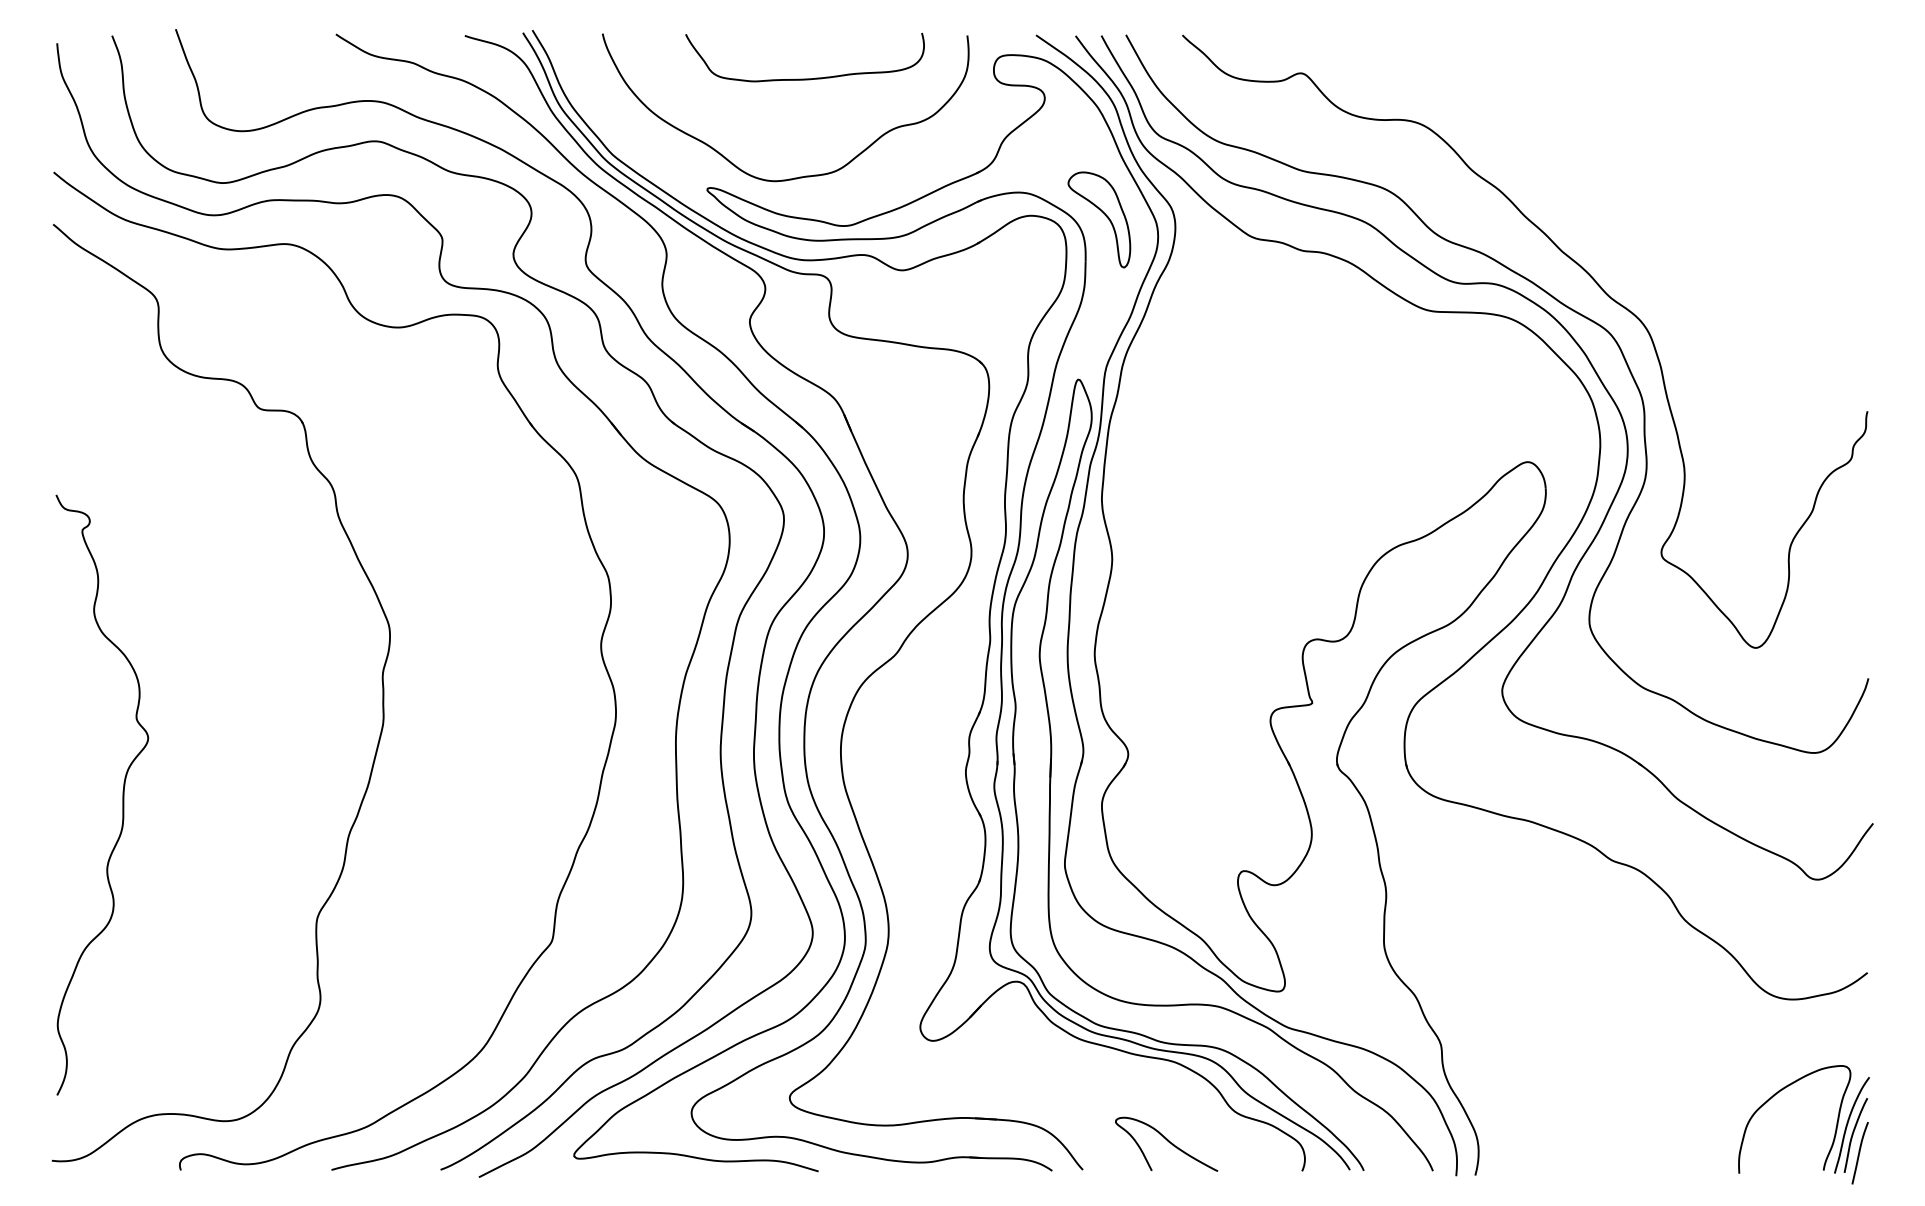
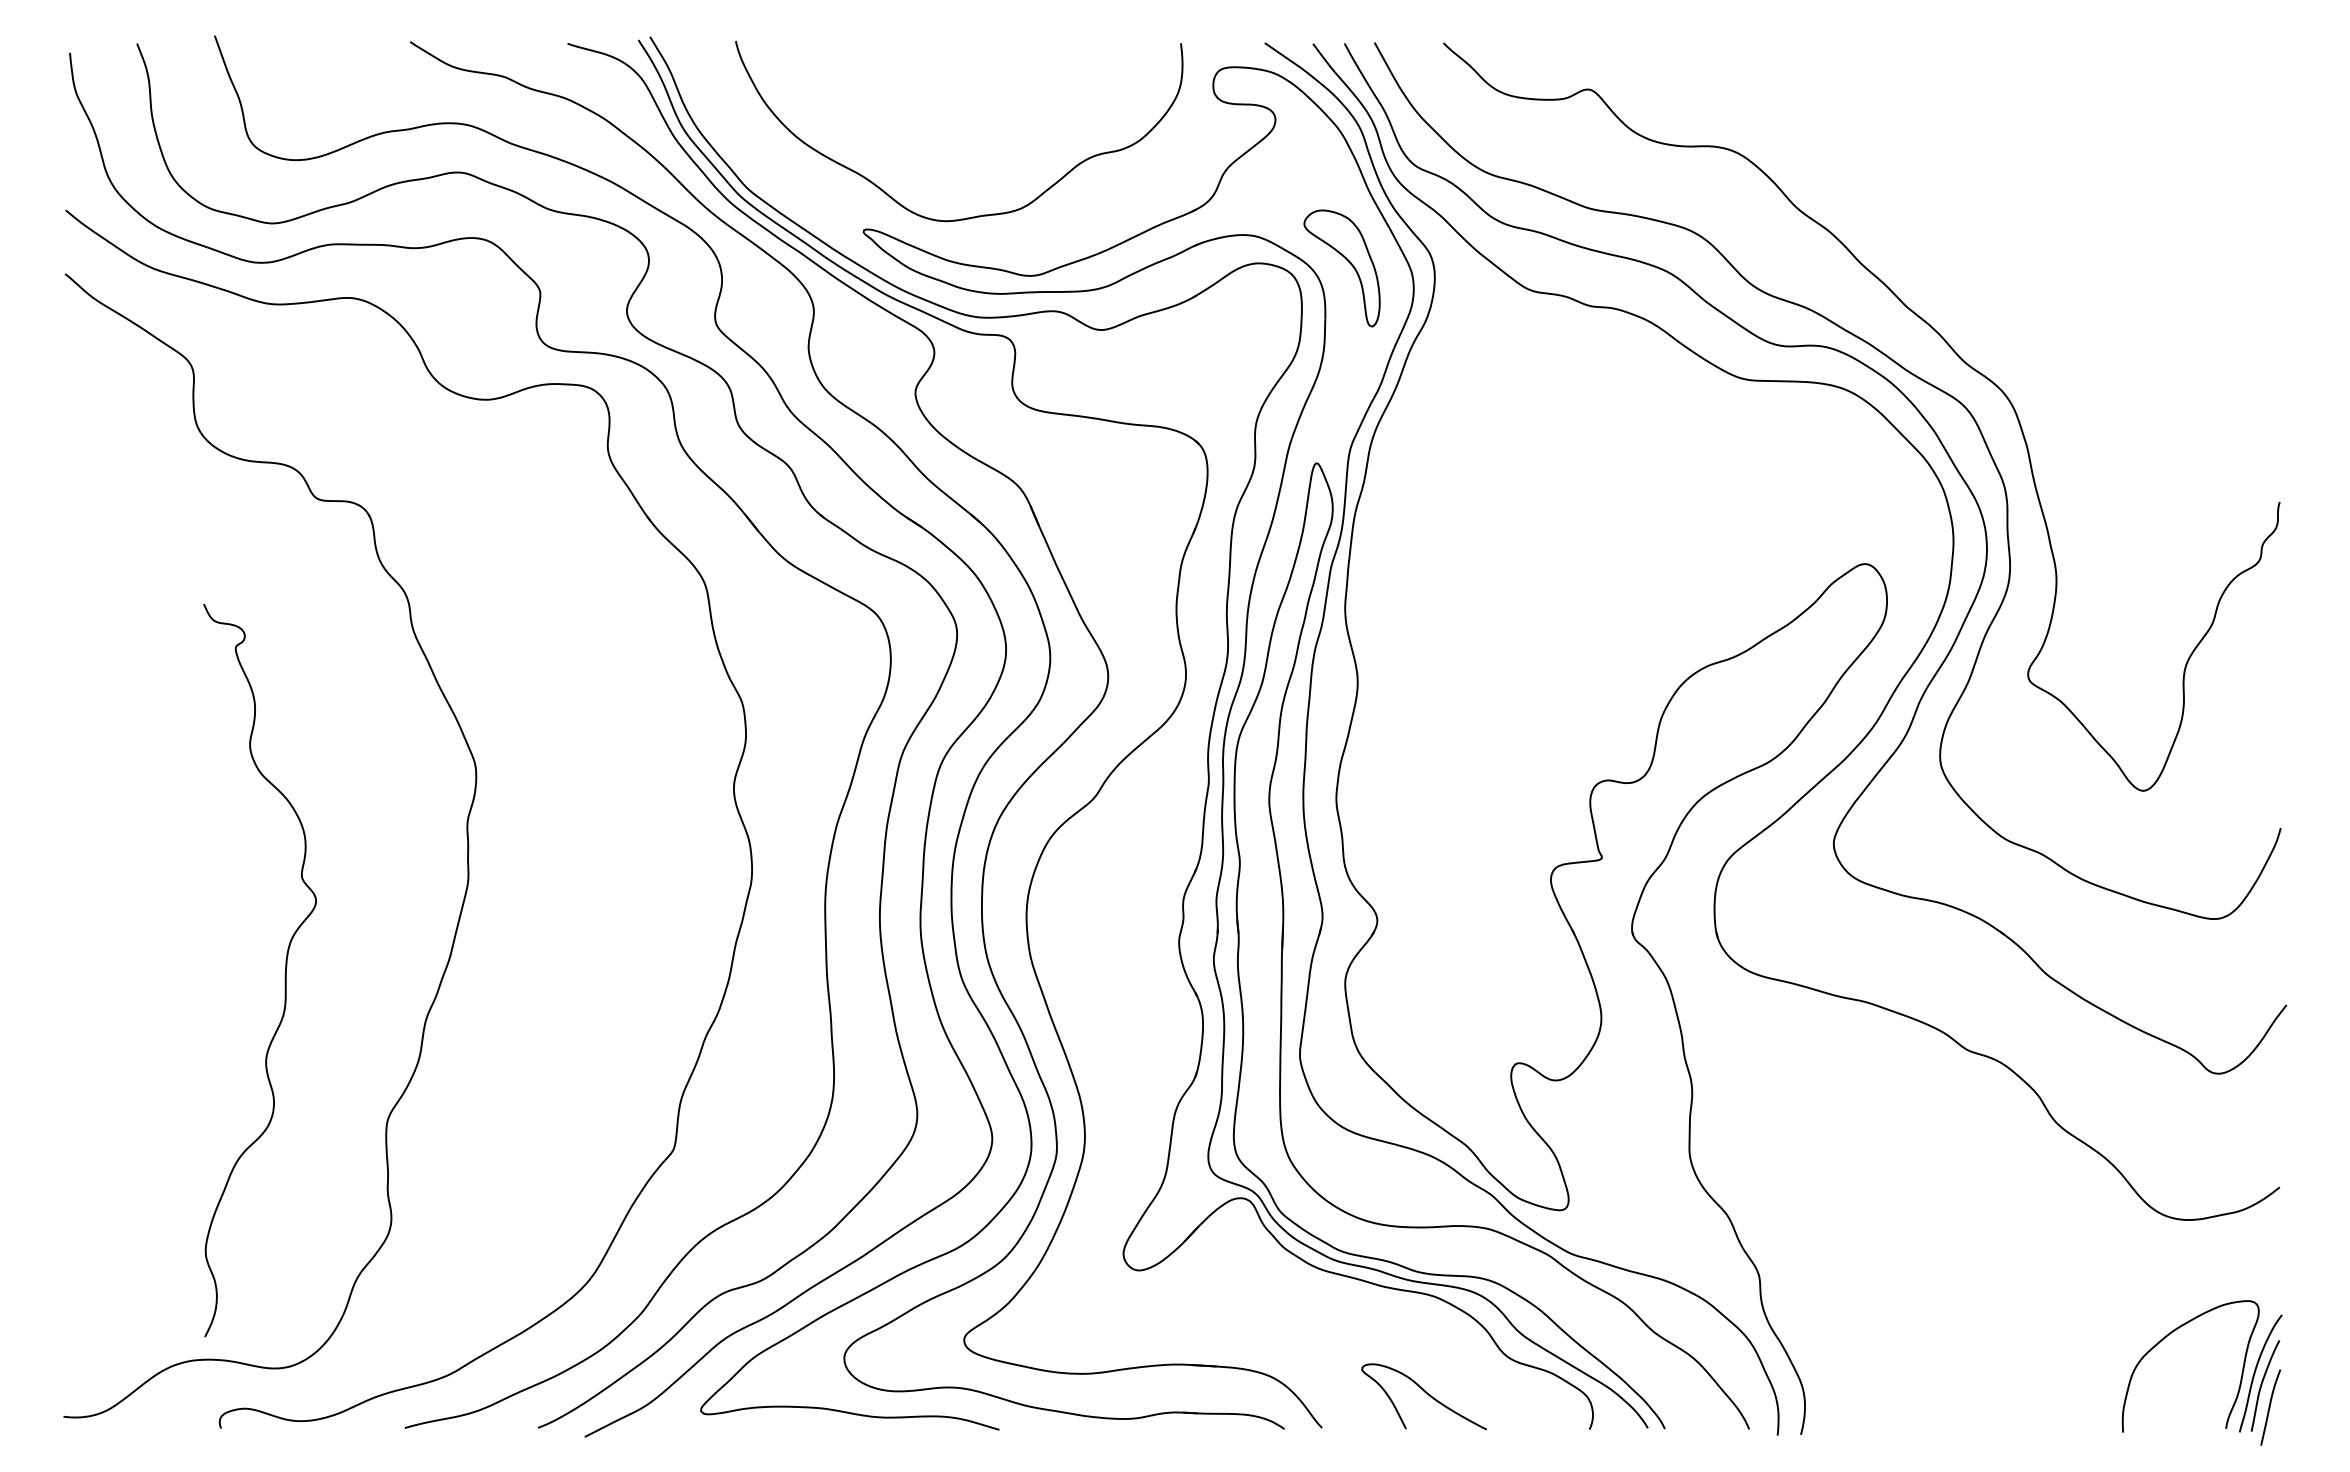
curve: (808, 78) -> (987, 95), removed
curve: (122, 798) -> (284, 974), moved

